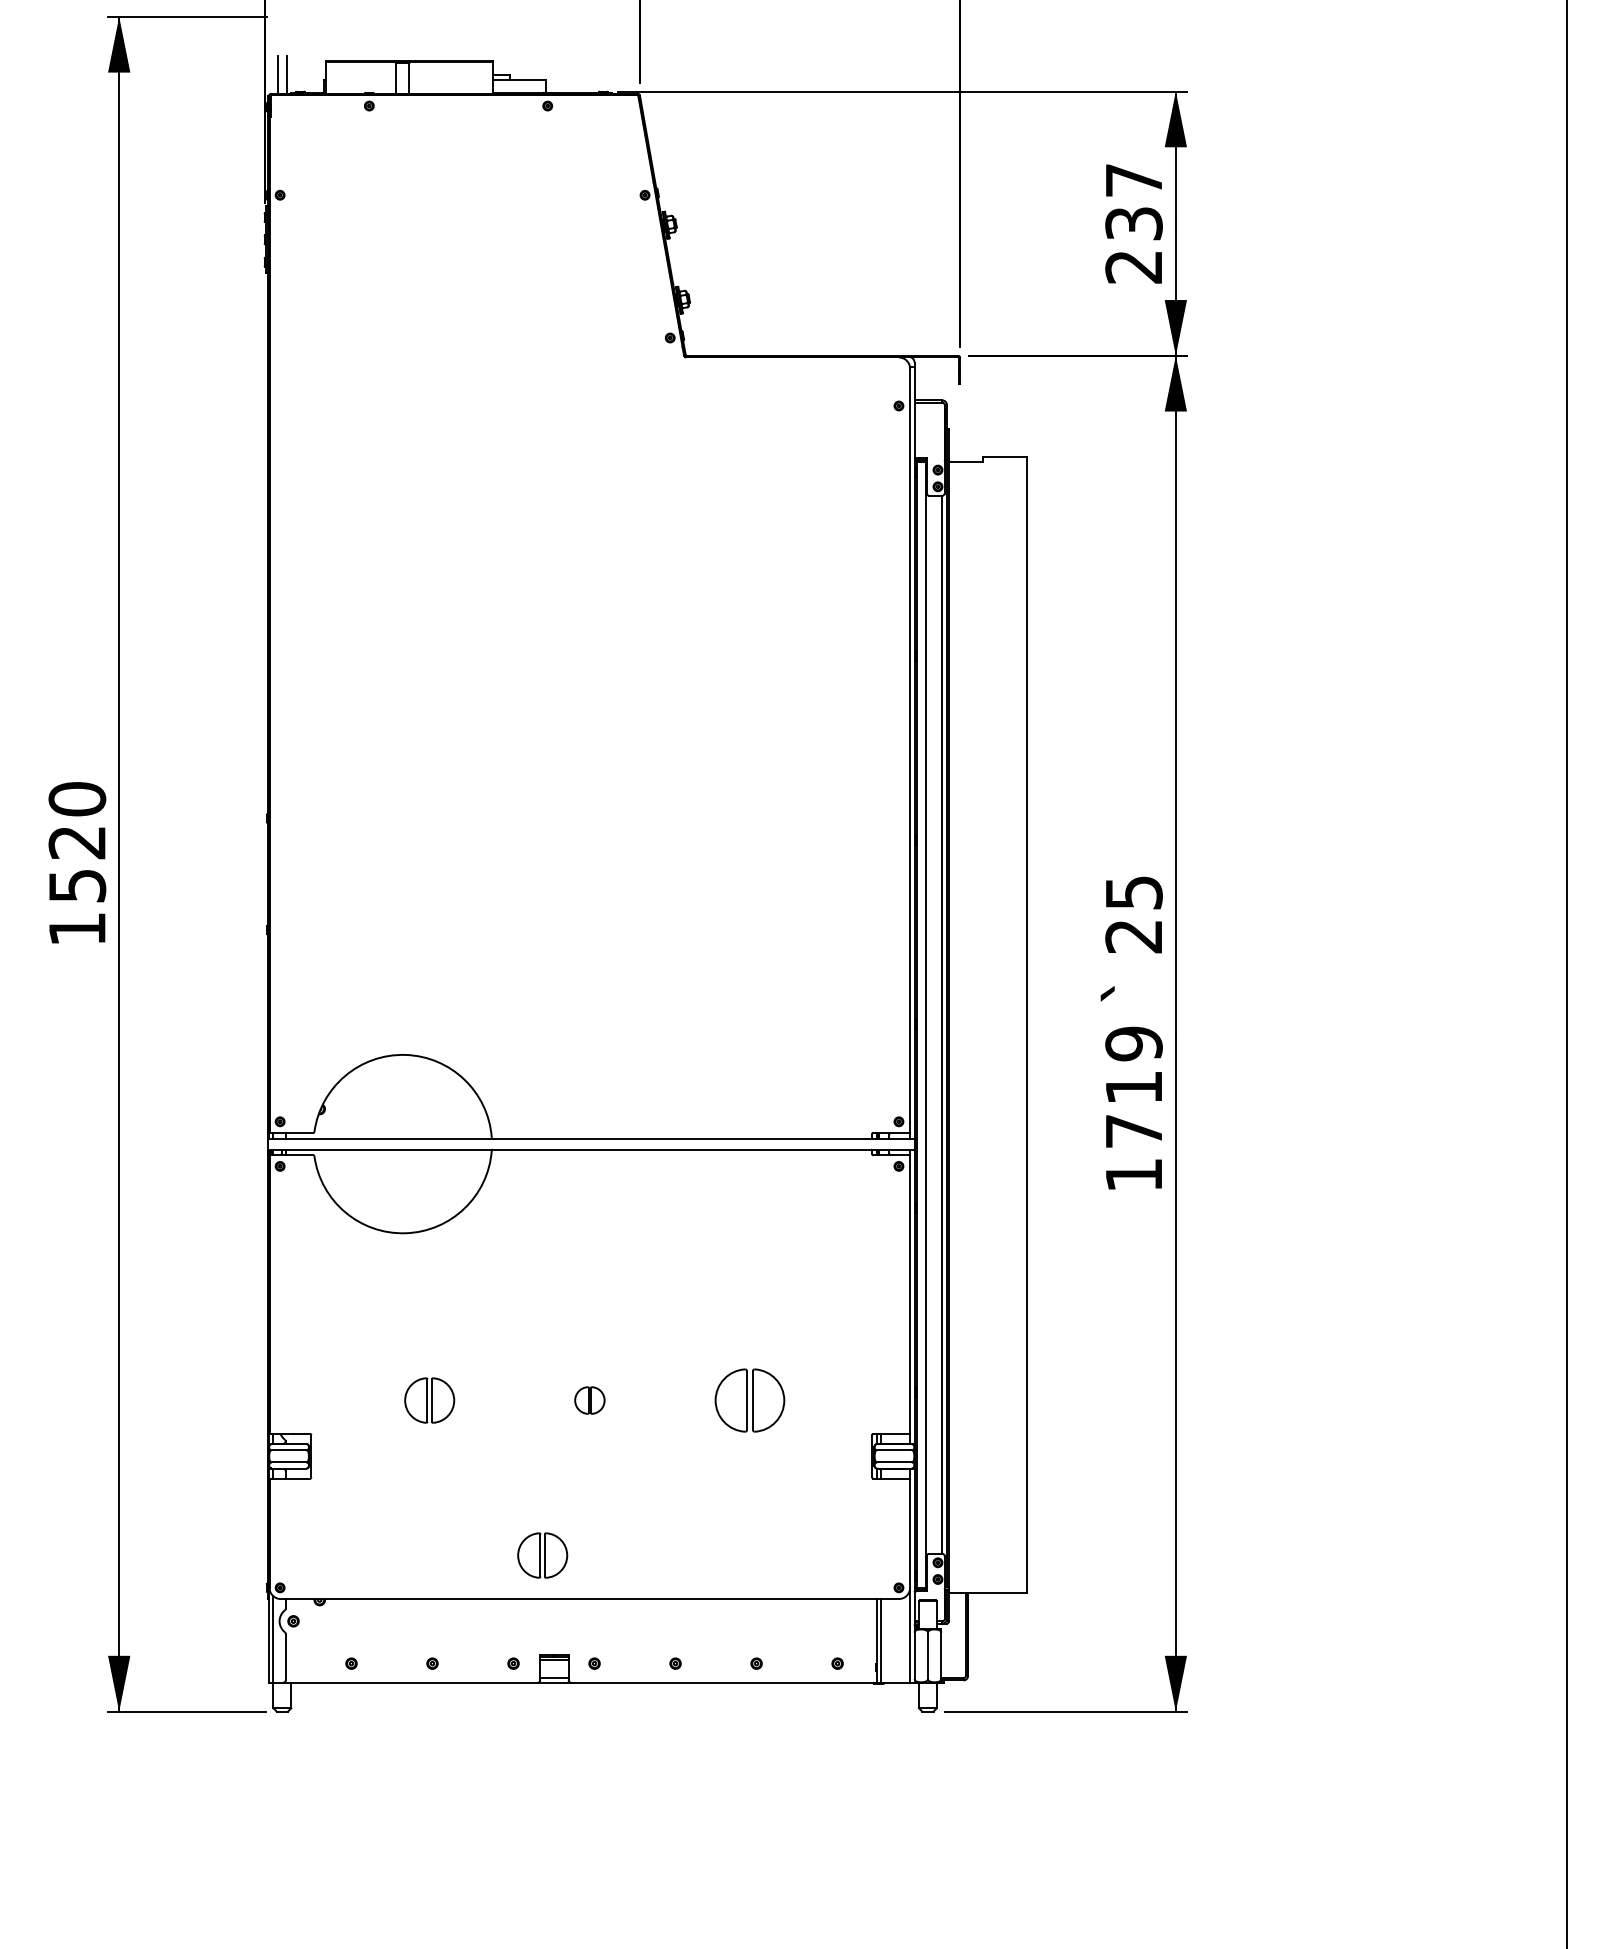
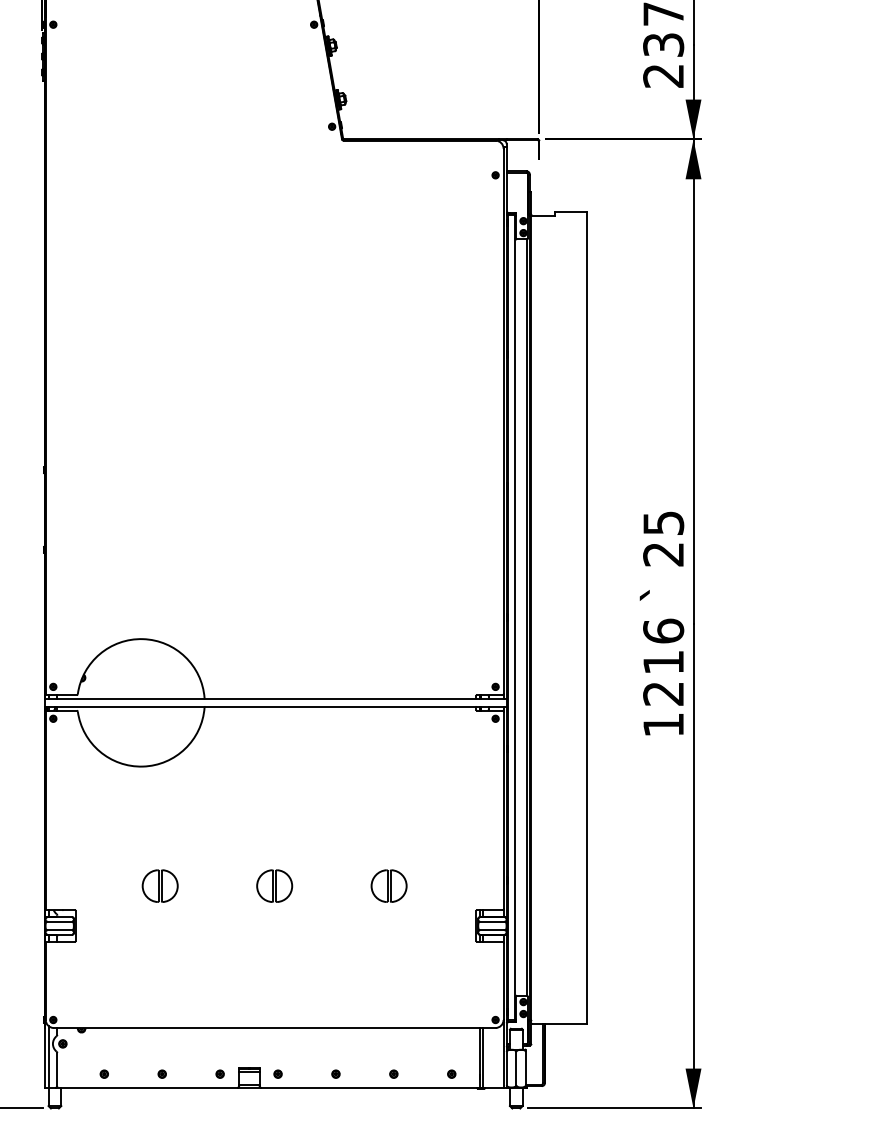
text: (1133, 1087) -> (663, 662), 1719 -> 1216
part: (589, 1400) -> (274, 886), size x1.67
part: (749, 1400) -> (388, 886), size x0.71
part: (542, 1555) -> (240, 996), removed

